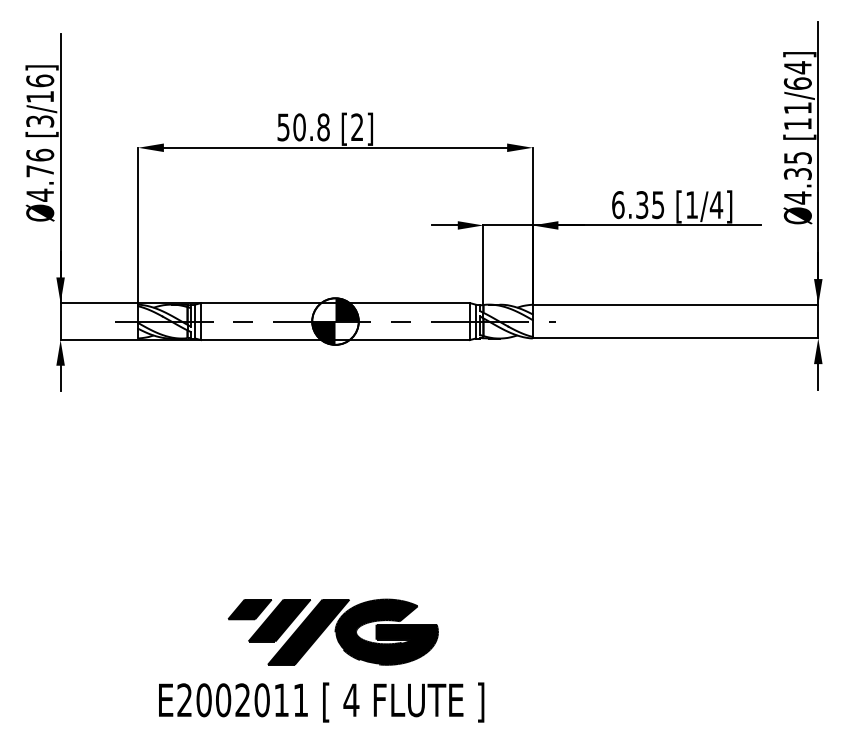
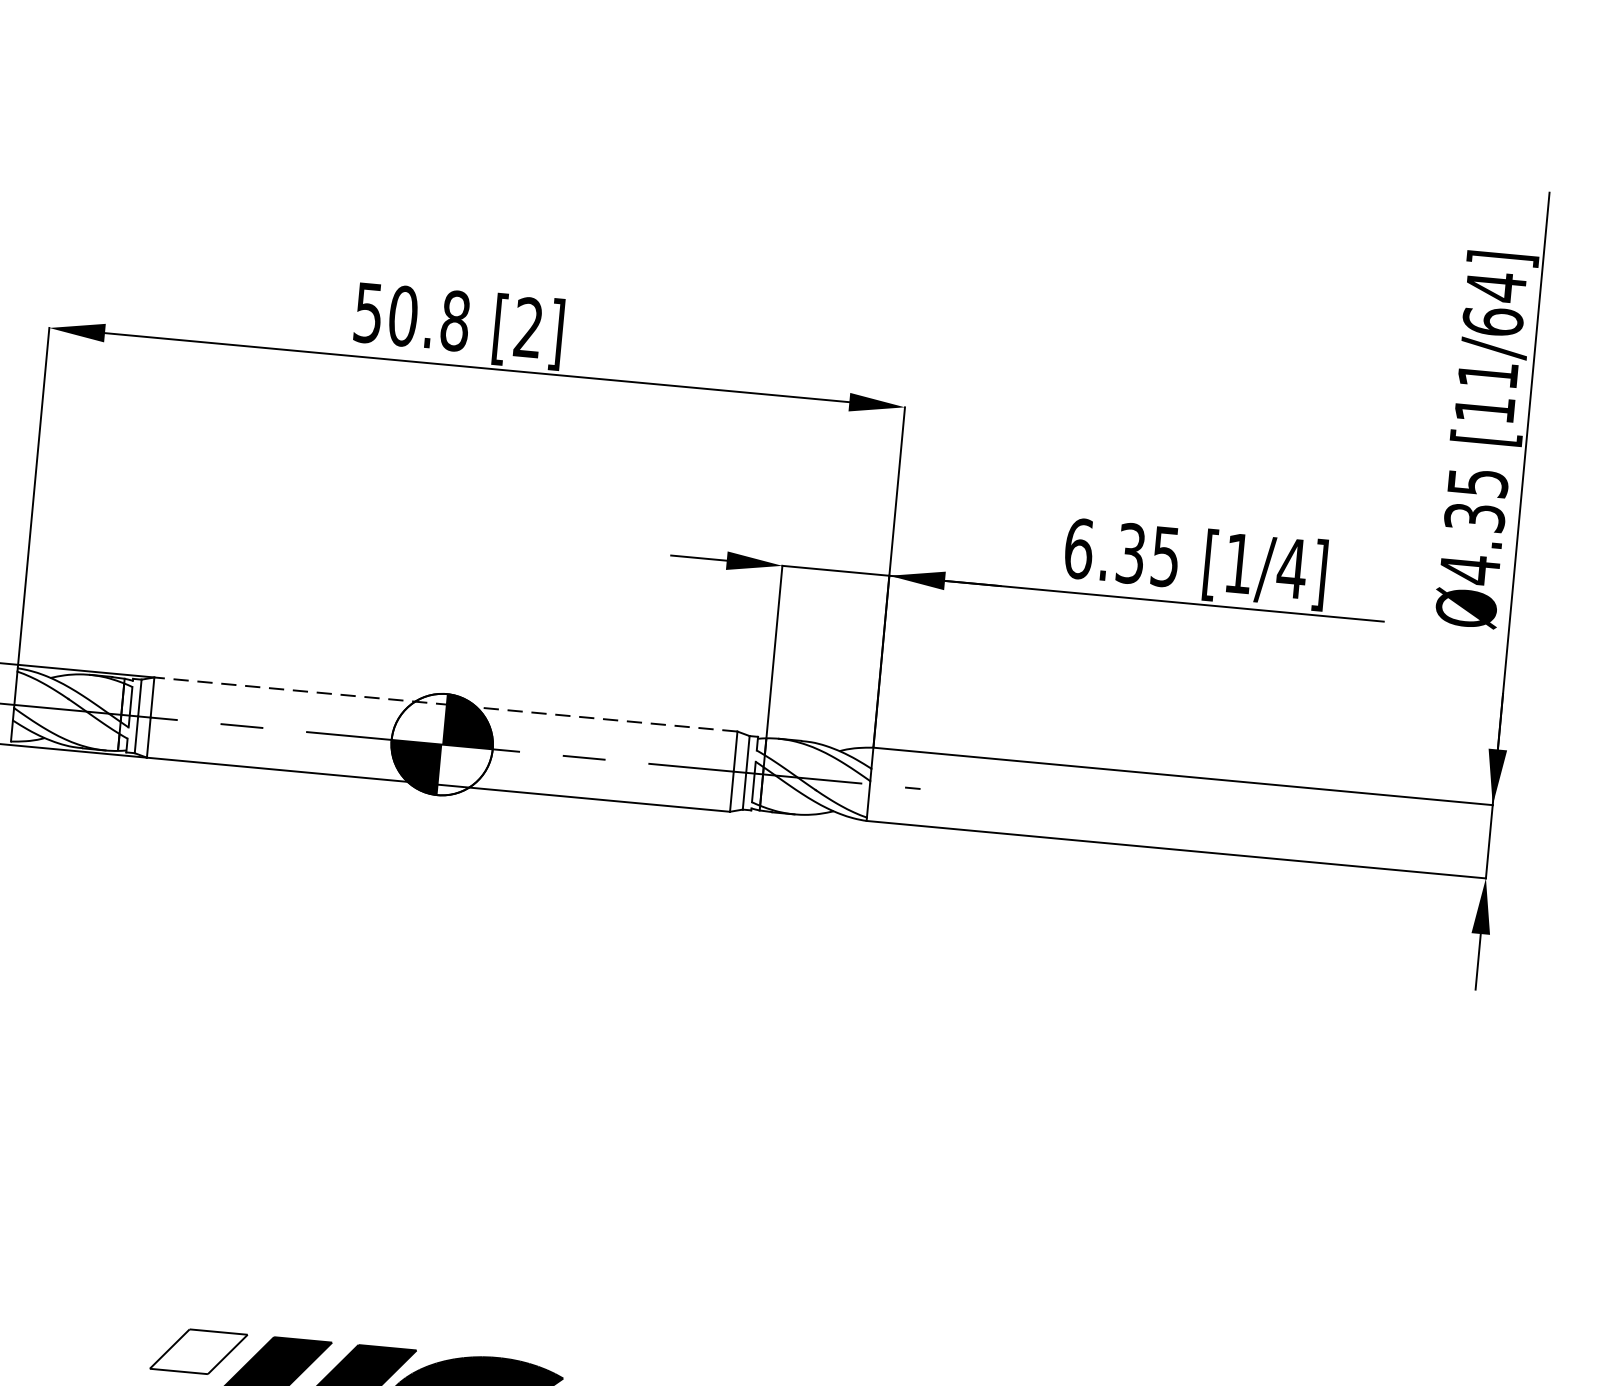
line: (335, 303) -> (445, 705), solid -> dashed
fill: (249, 609) -> (197, 1351), removed

